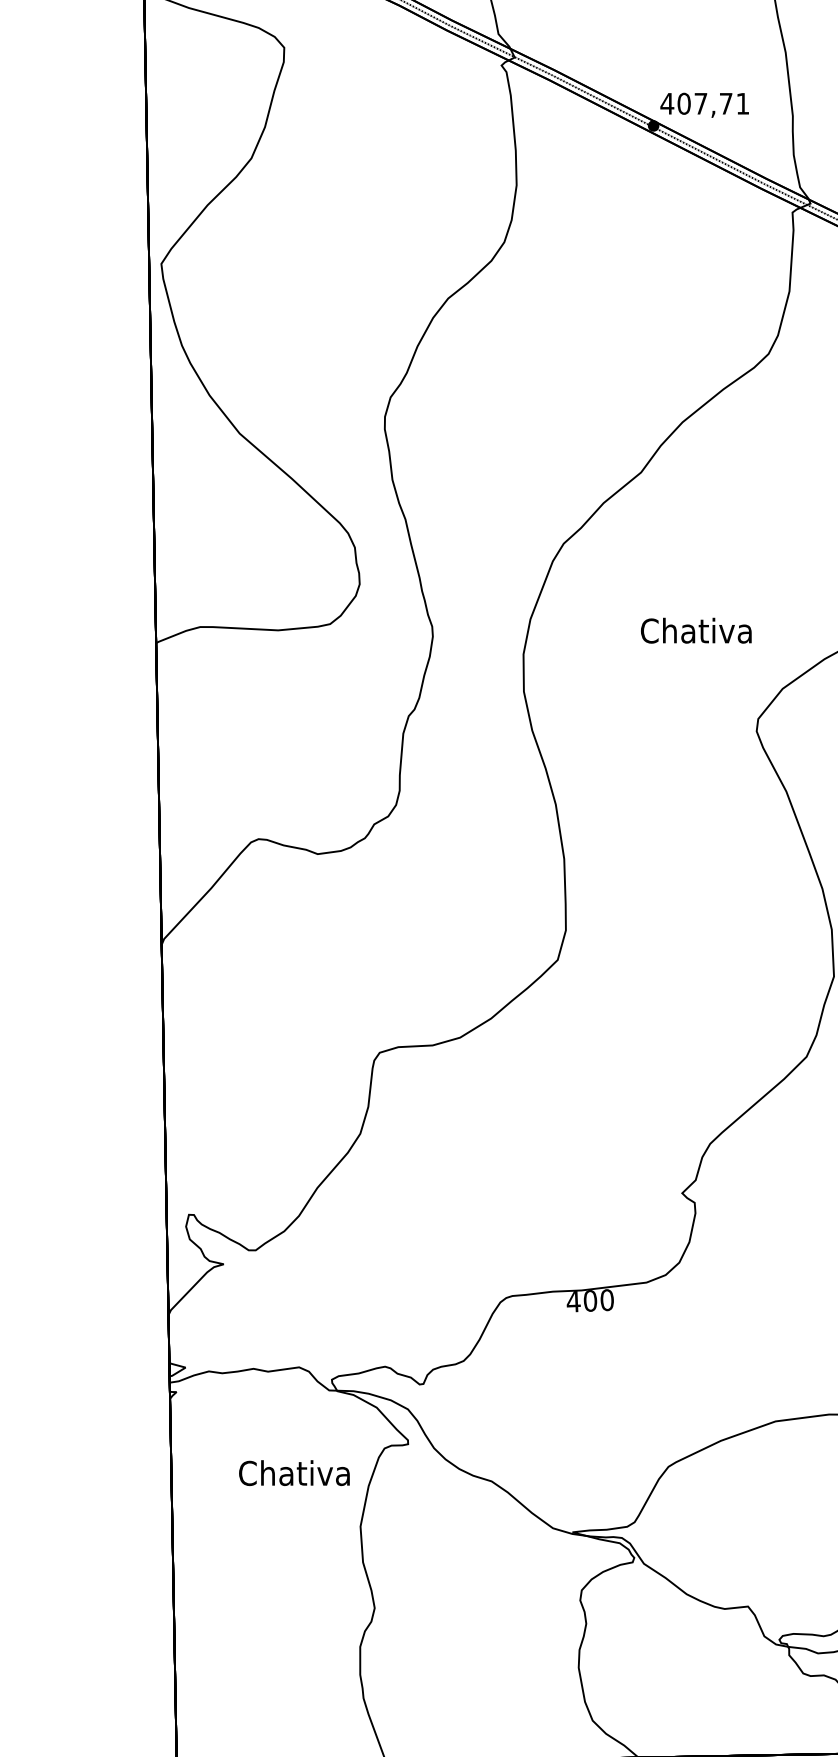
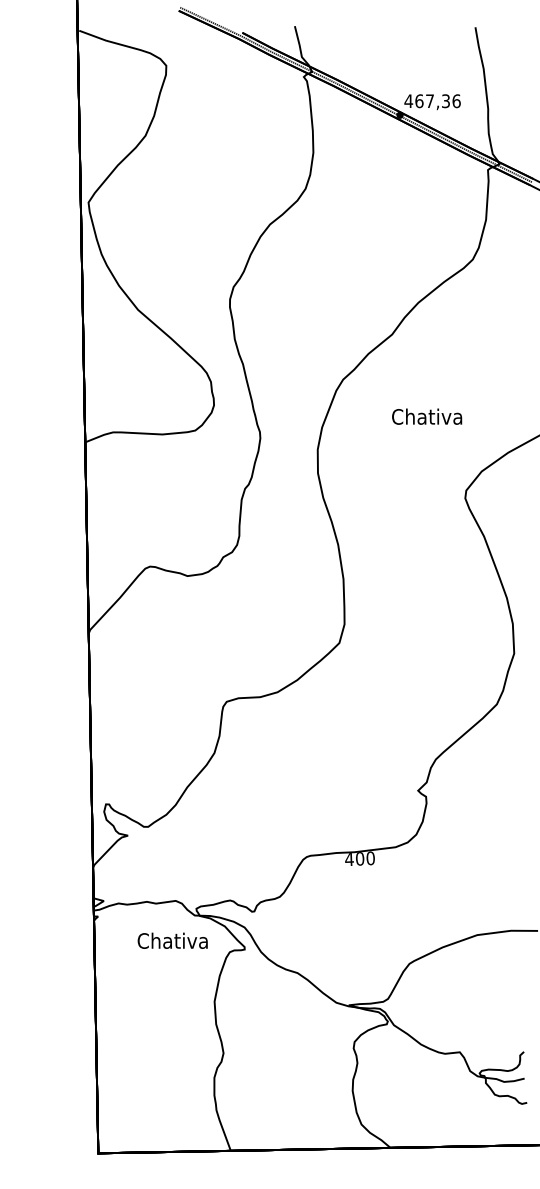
text: (712, 104) -> (437, 101), 407,71 -> 467,36
text: (696, 630) -> (427, 416), moved
text: (294, 1472) -> (172, 940), moved

